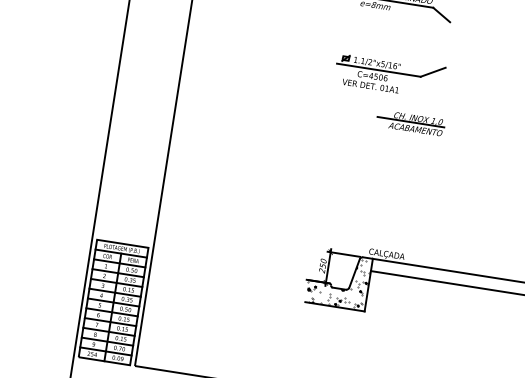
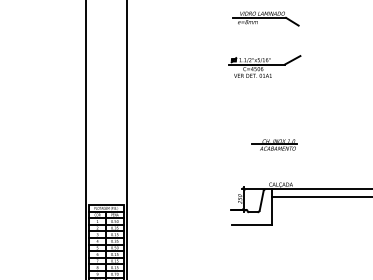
part: (411, 122) -> (274, 144), moved
hatch: (337, 281) -> (251, 207), removed

